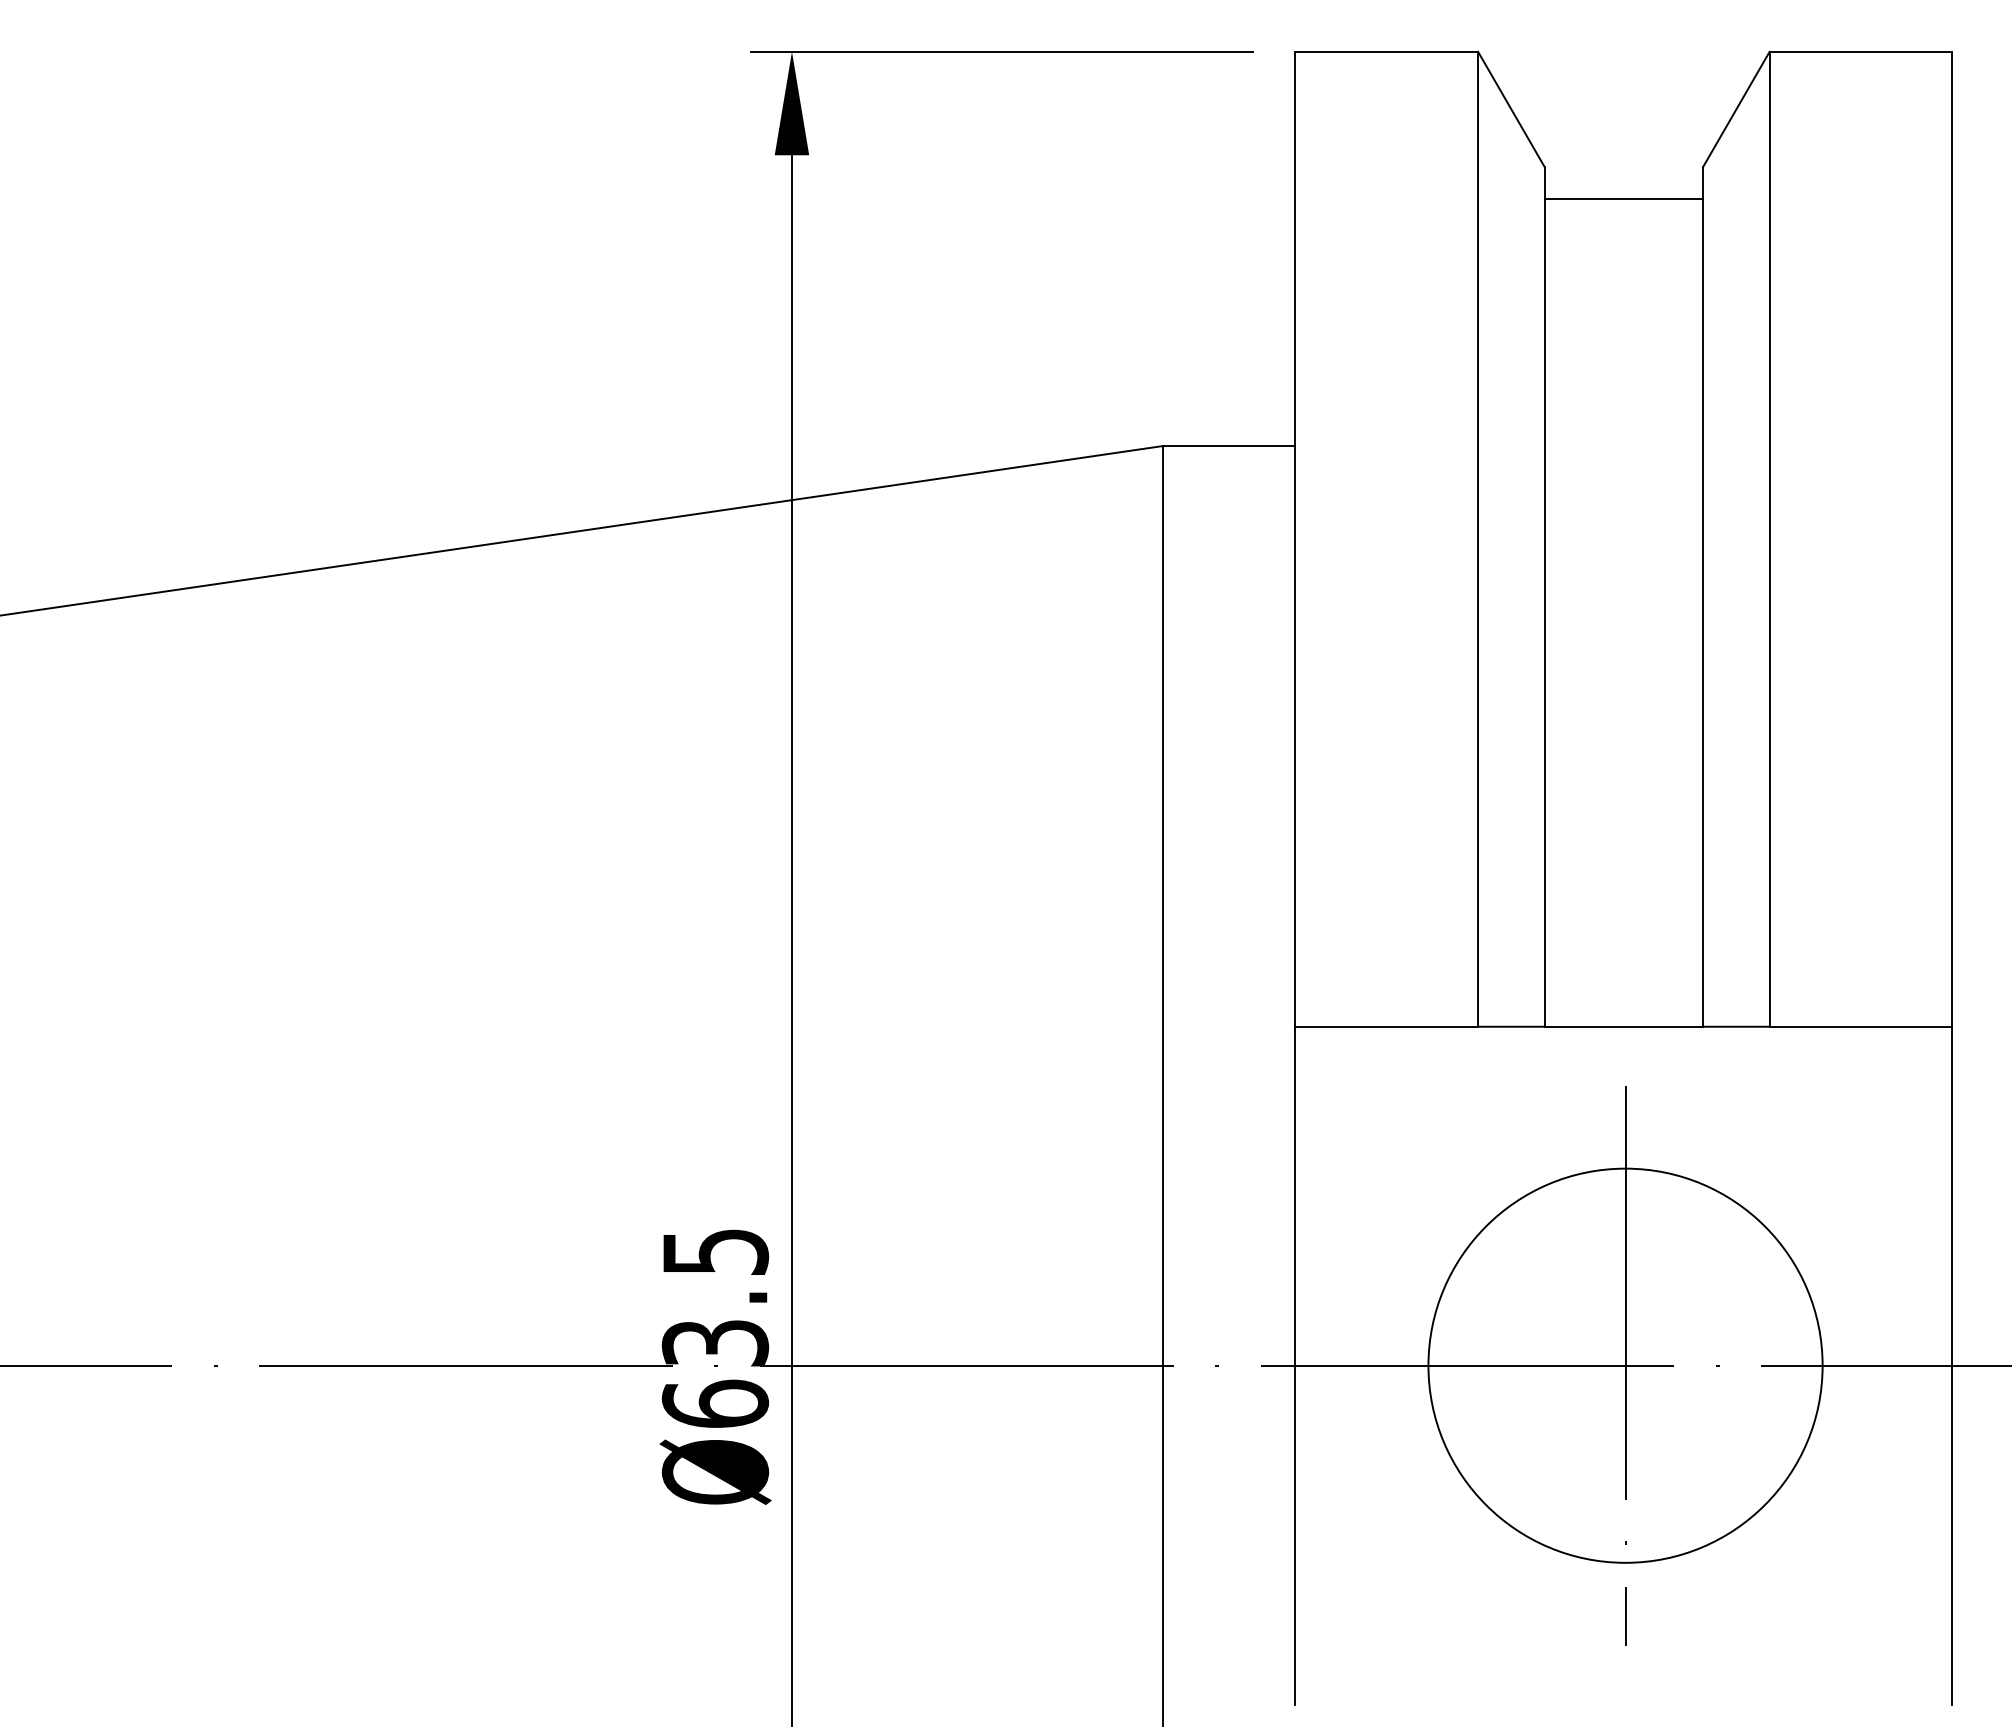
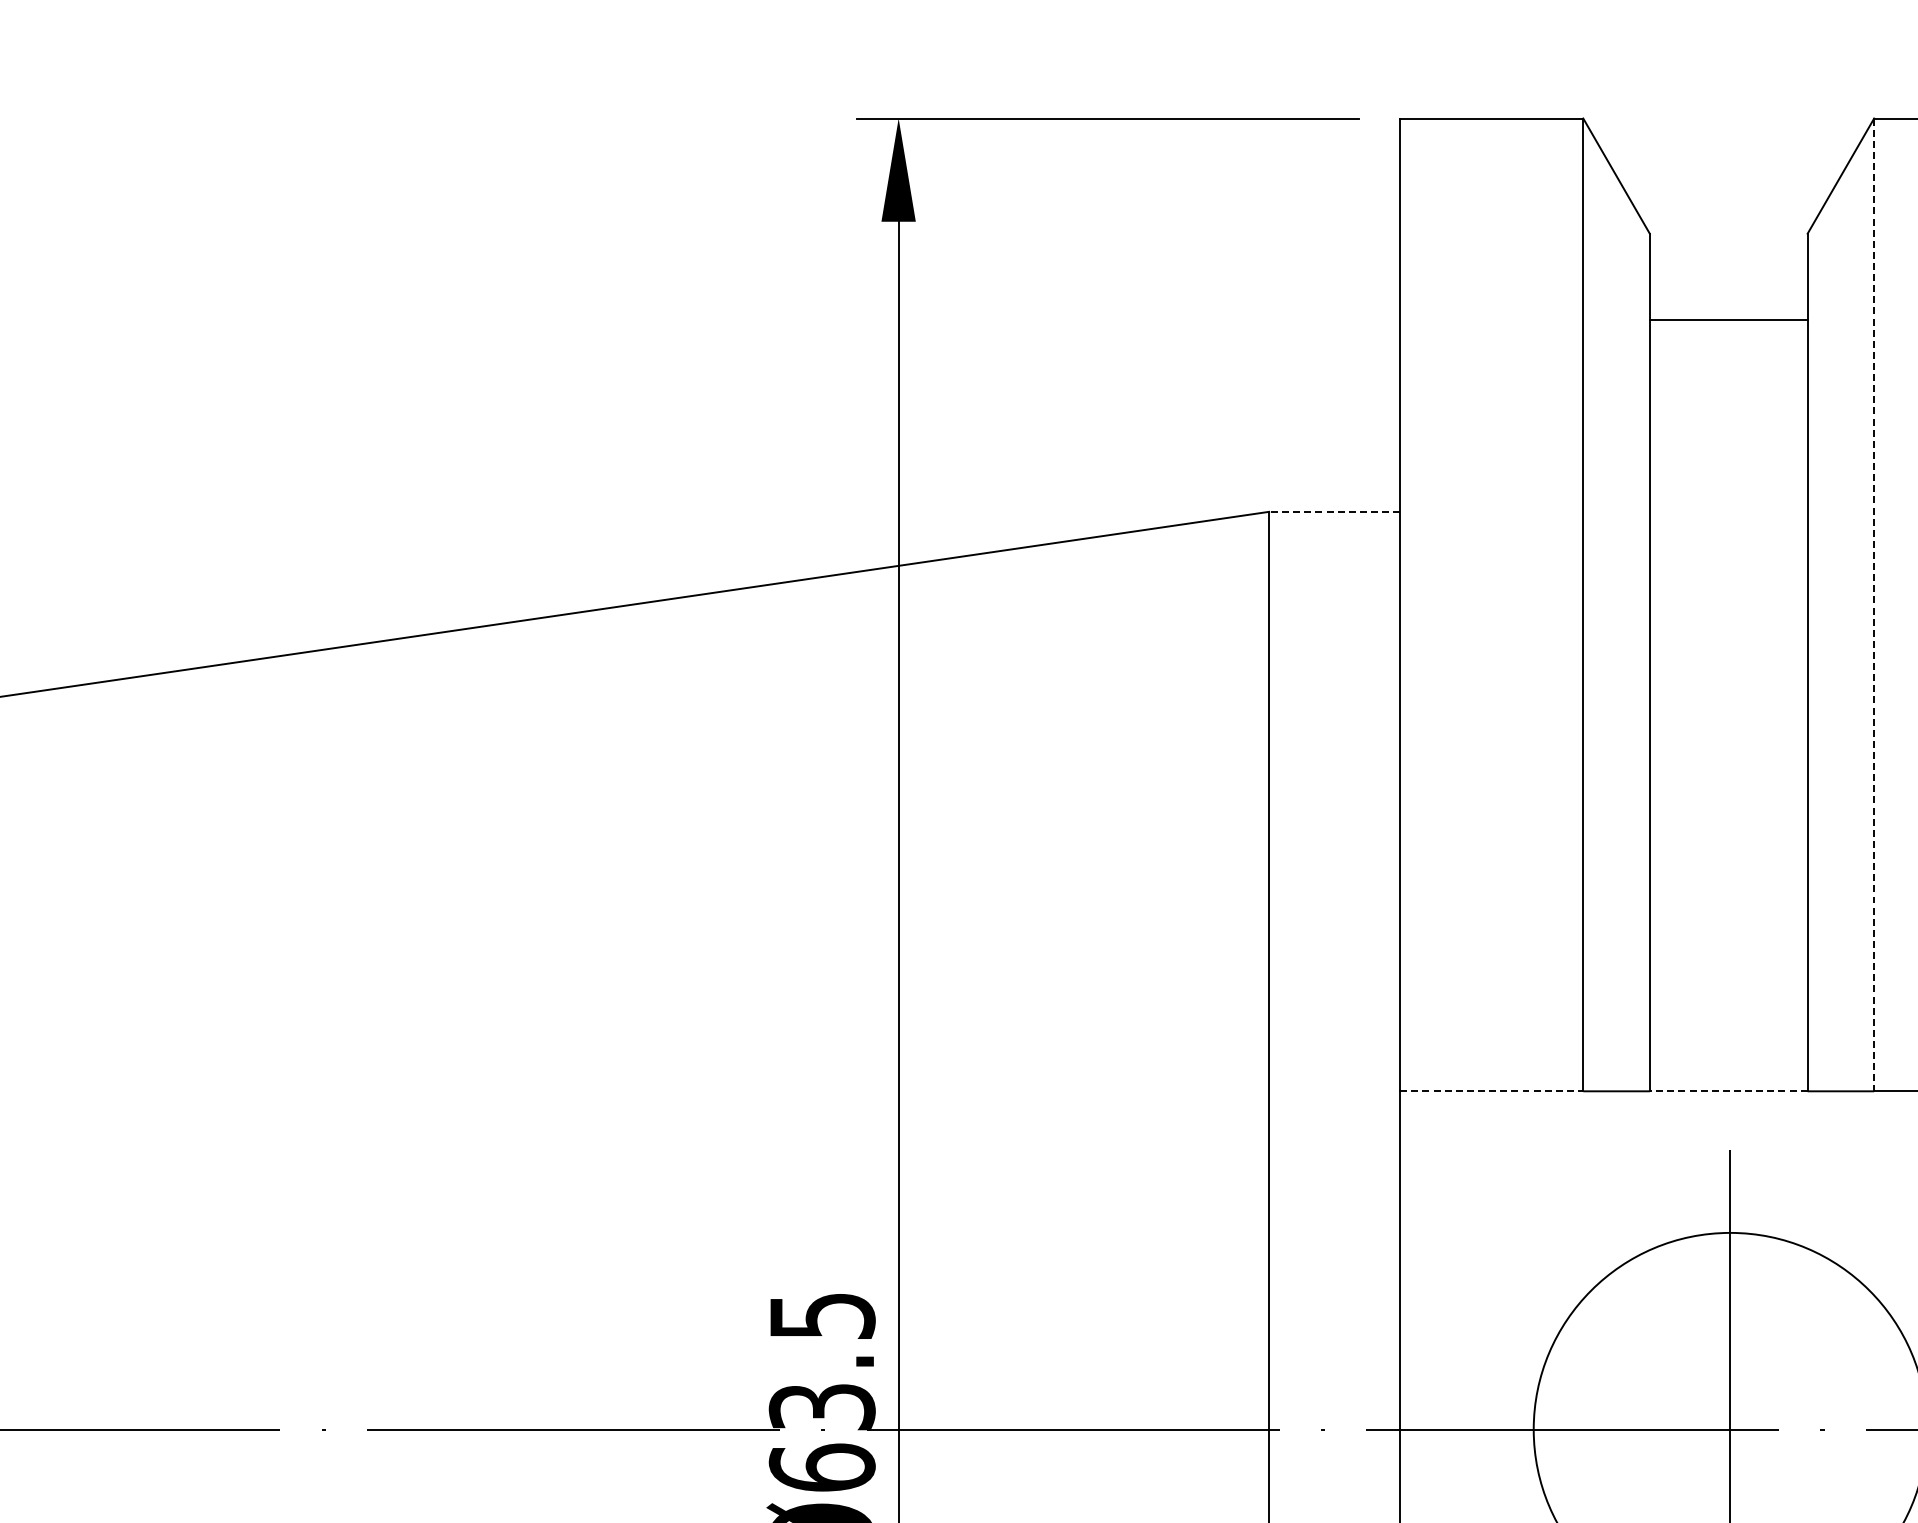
line: (1623, 199) -> (1728, 319), moved
line: (1228, 446) -> (1334, 512), solid -> dashed
line: (1769, 539) -> (1874, 605), solid -> dashed
line: (1386, 1026) -> (1491, 1091), solid -> dashed
line: (1623, 1026) -> (1728, 1091), solid -> dashed

